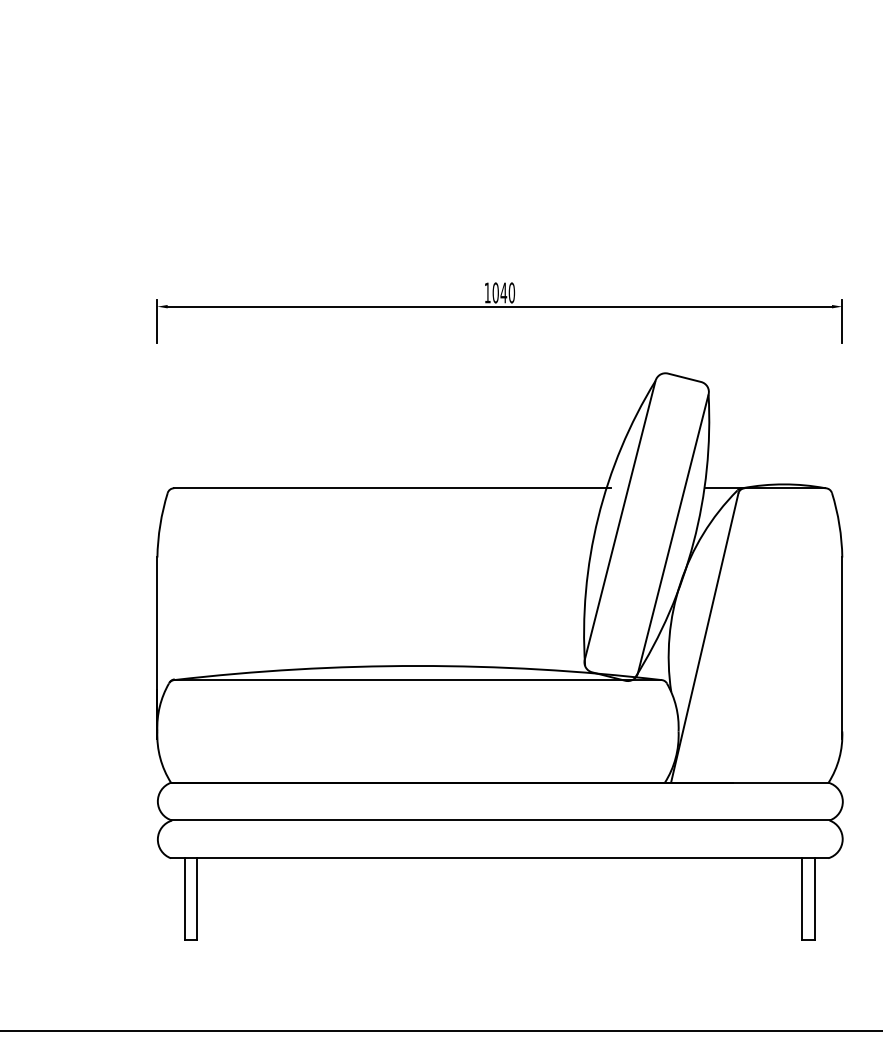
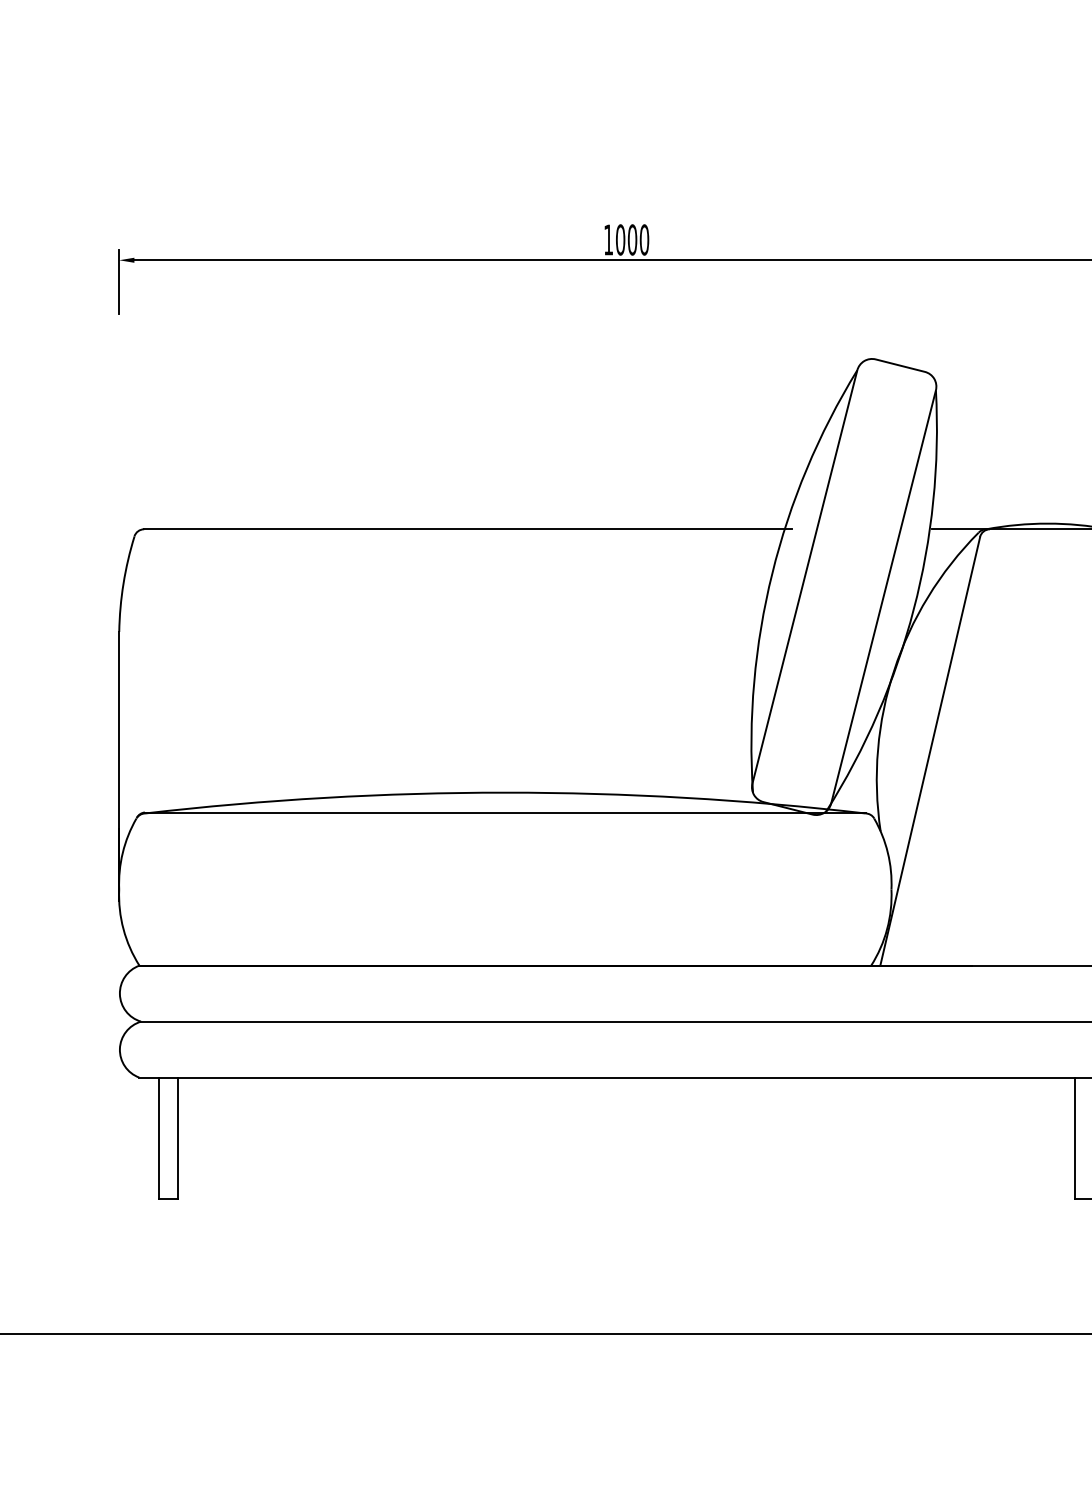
text: (503, 292) -> (632, 239), 1040 -> 1000

